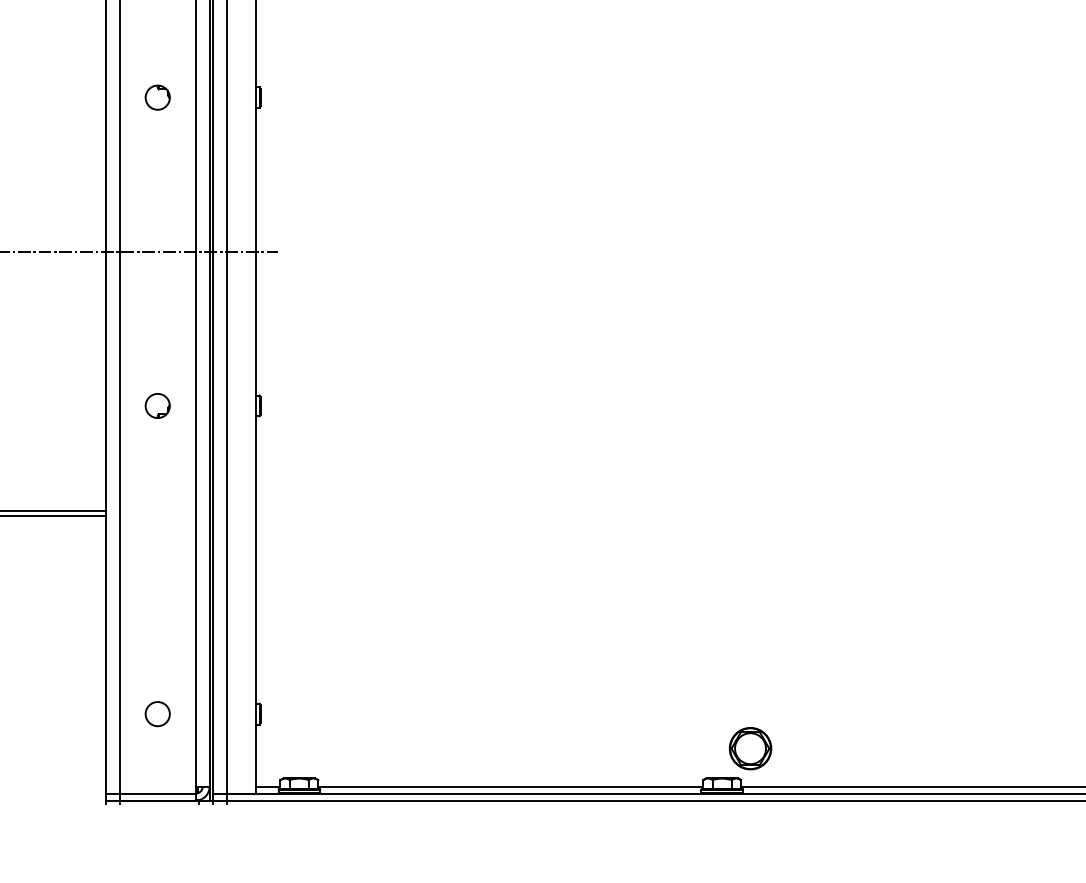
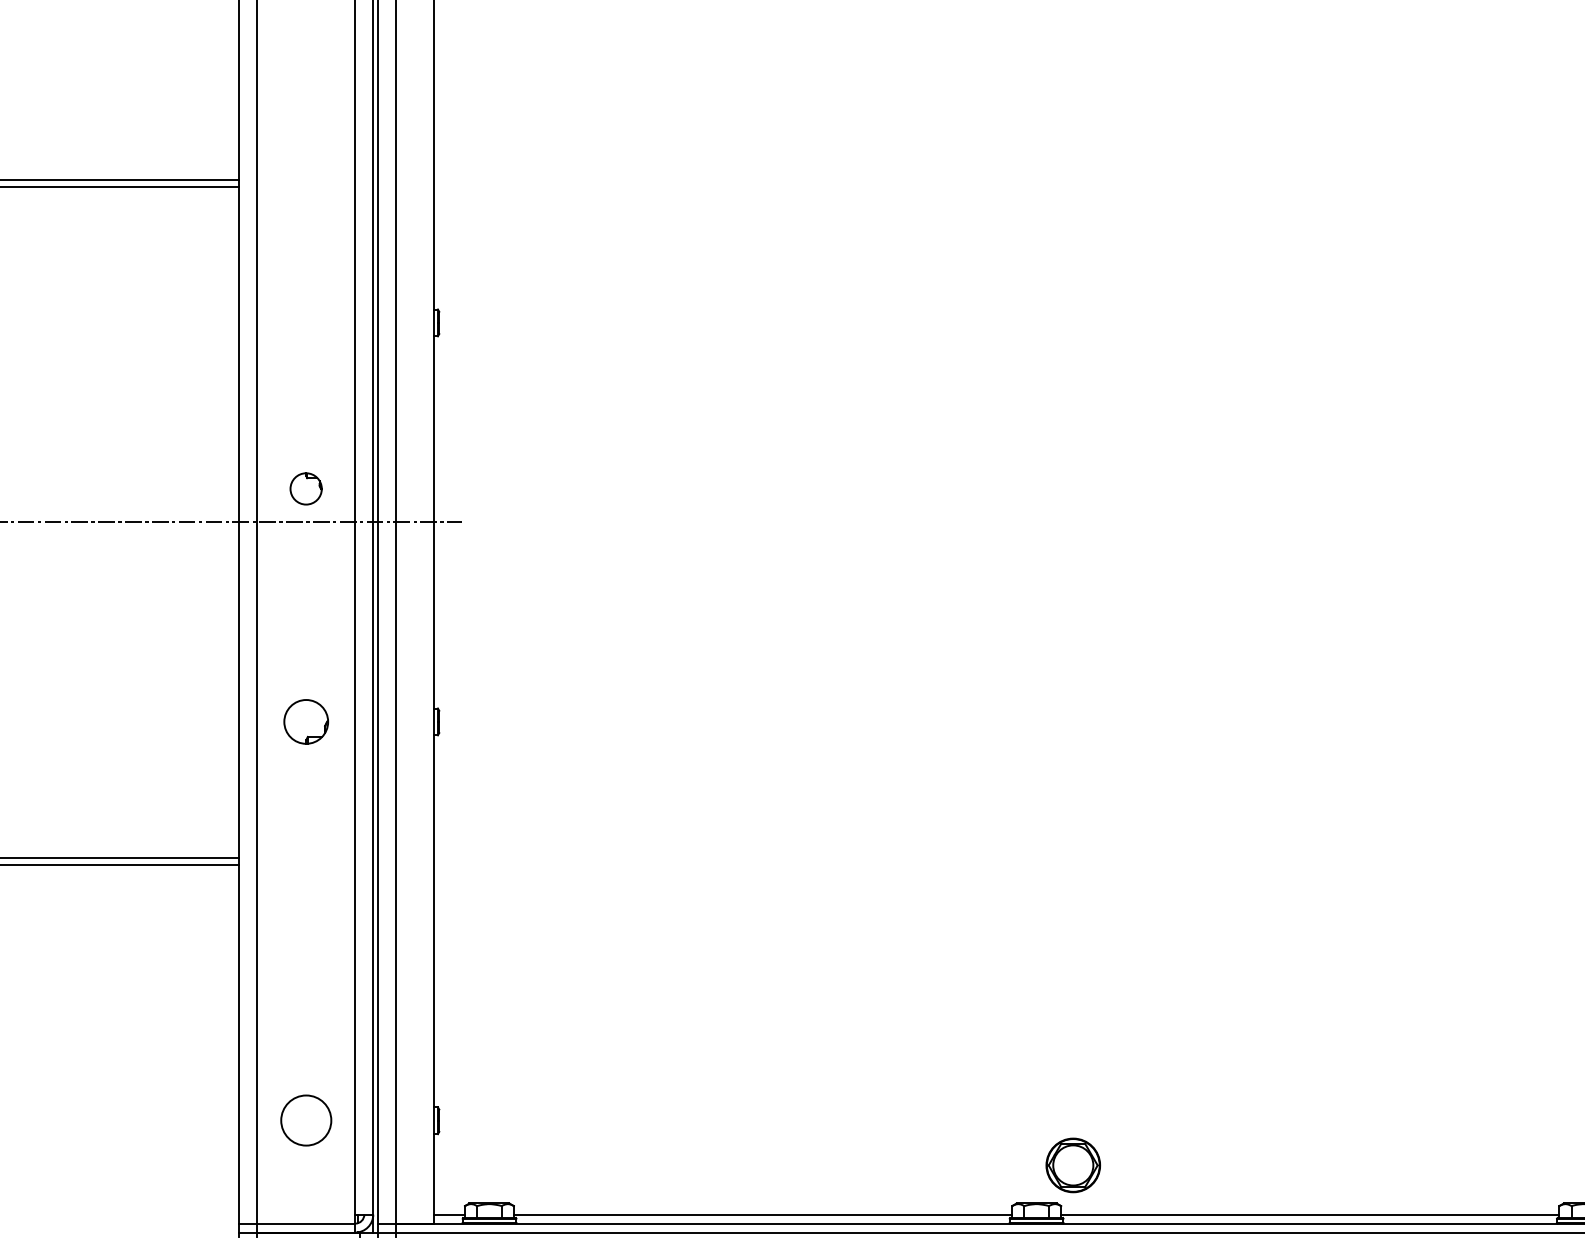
part: (157, 97) -> (305, 488), moved
part: (157, 405) -> (305, 721), size x1.4
circle: (157, 713) -> (305, 1120), size x1.6

